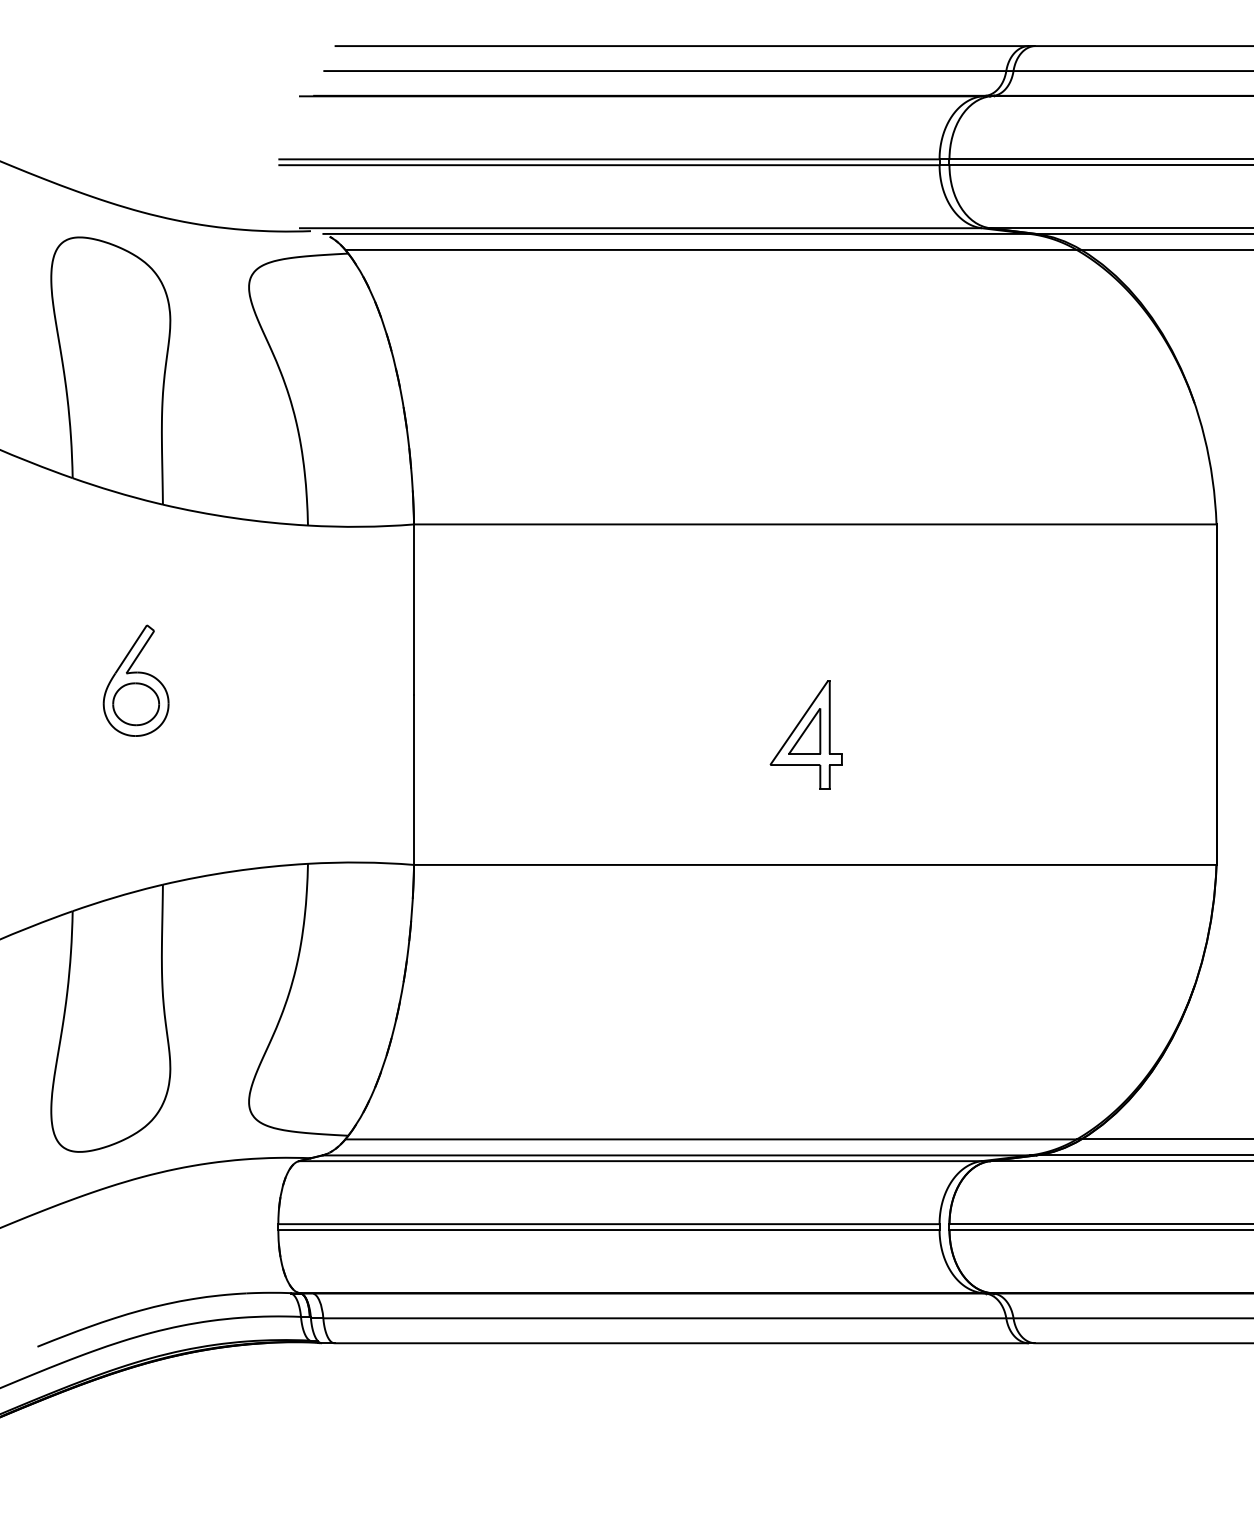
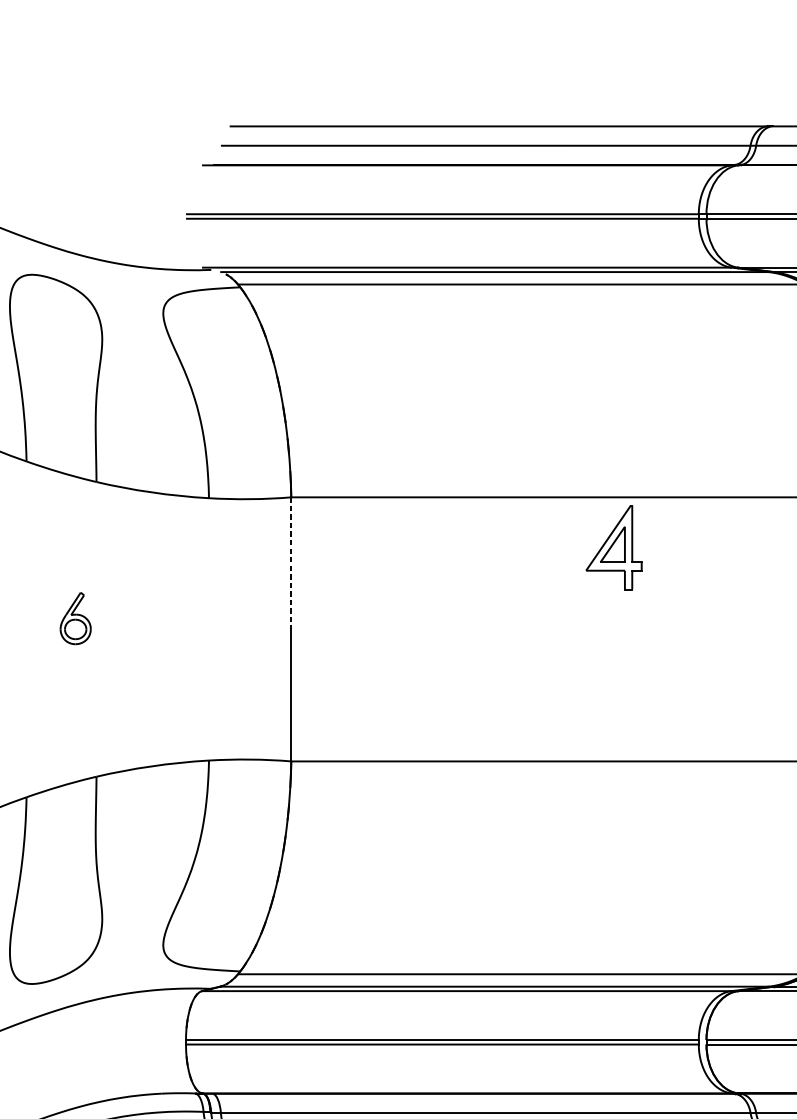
line: (414, 610) -> (291, 564), solid -> dashed
part: (135, 680) -> (75, 618), size x0.6
part: (805, 734) -> (613, 547), moved

